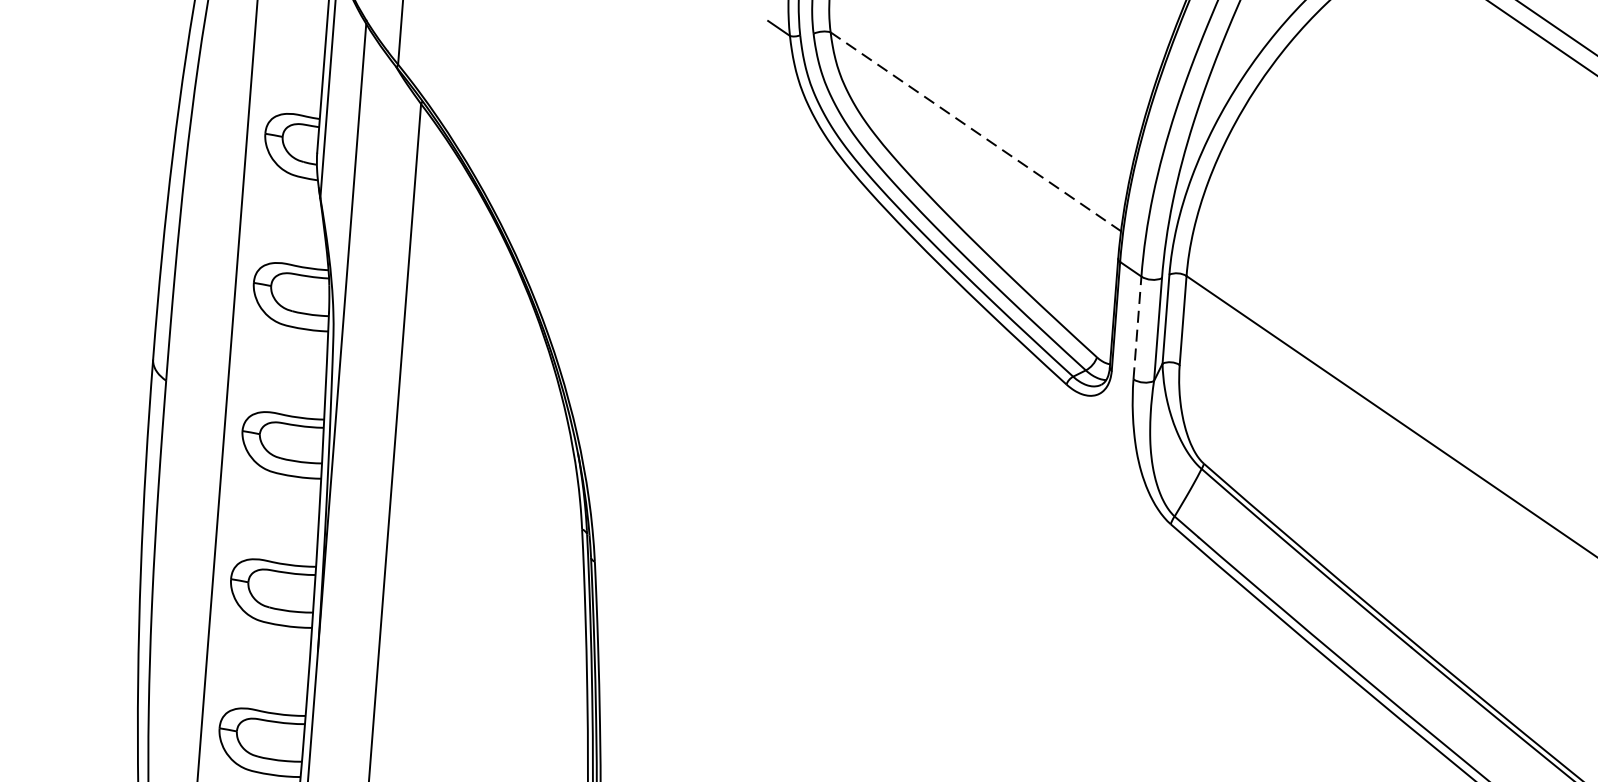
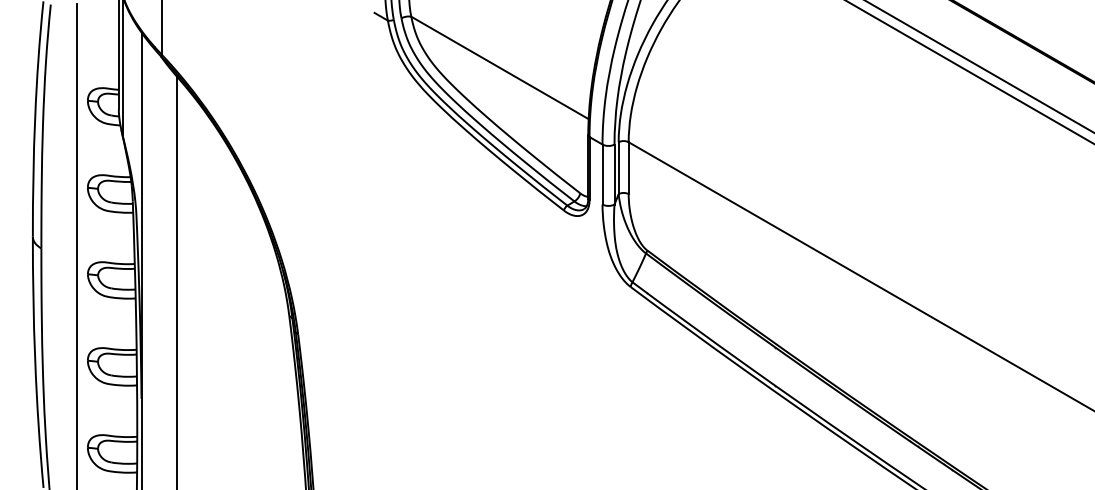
line: (976, 132) -> (500, 68), dashed -> solid
line: (1137, 327) -> (602, 174), dashed -> solid

